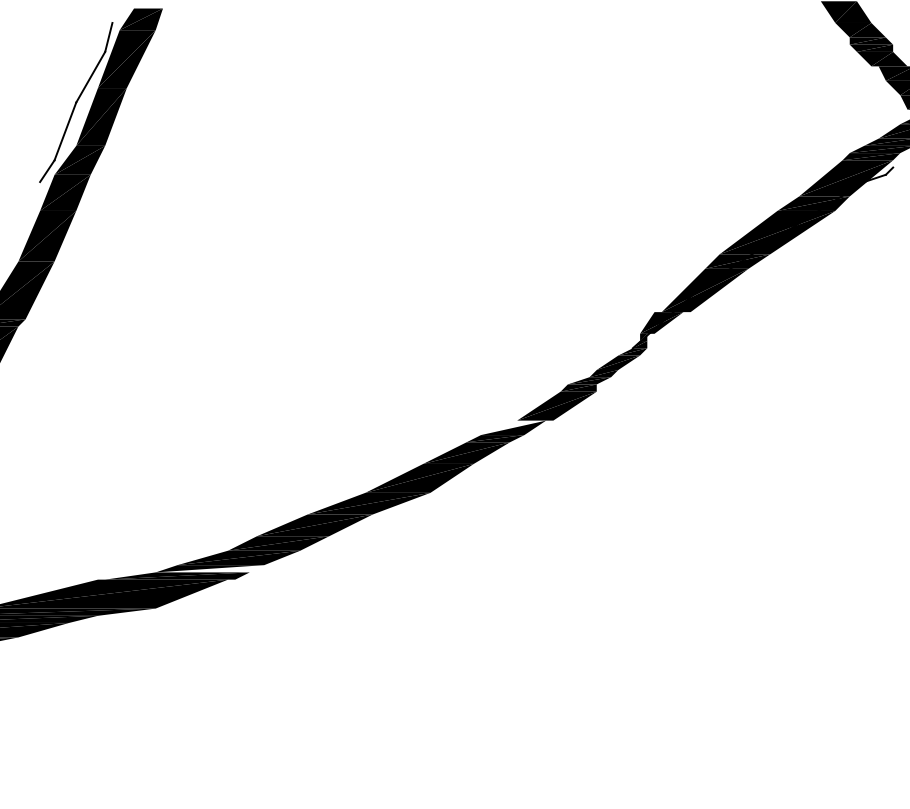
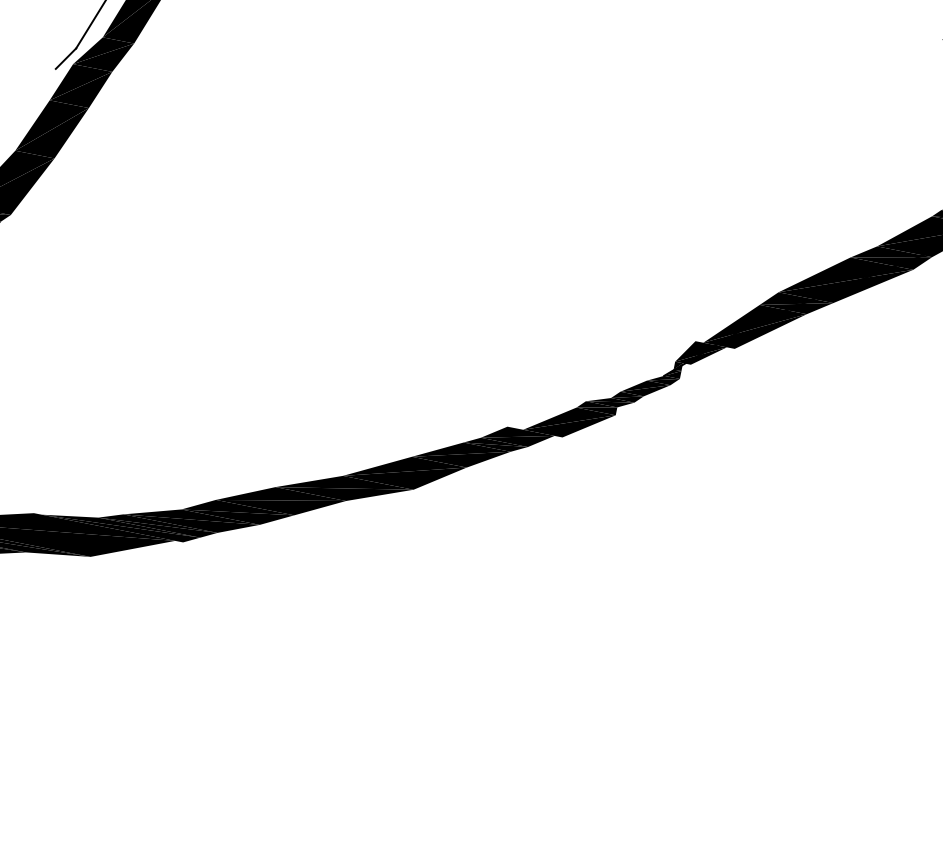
fill: (513, 427) -> (517, 436), added
fill: (209, 568) -> (157, 524), added

